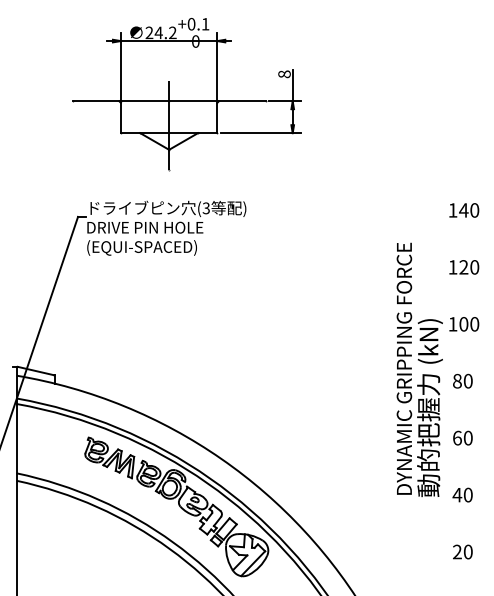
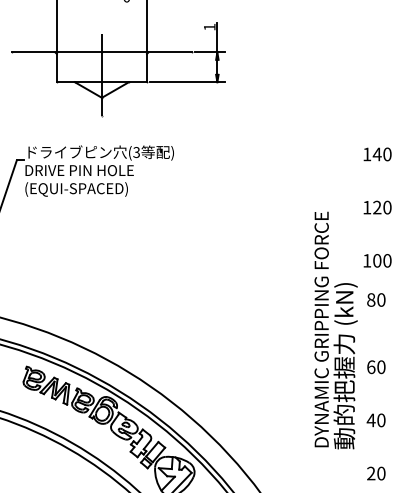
text: (284, 74) -> (209, 27), 8 -> 1
text: (419, 369) -> (335, 330), moved
text: (462, 380) -> (376, 299), moved

